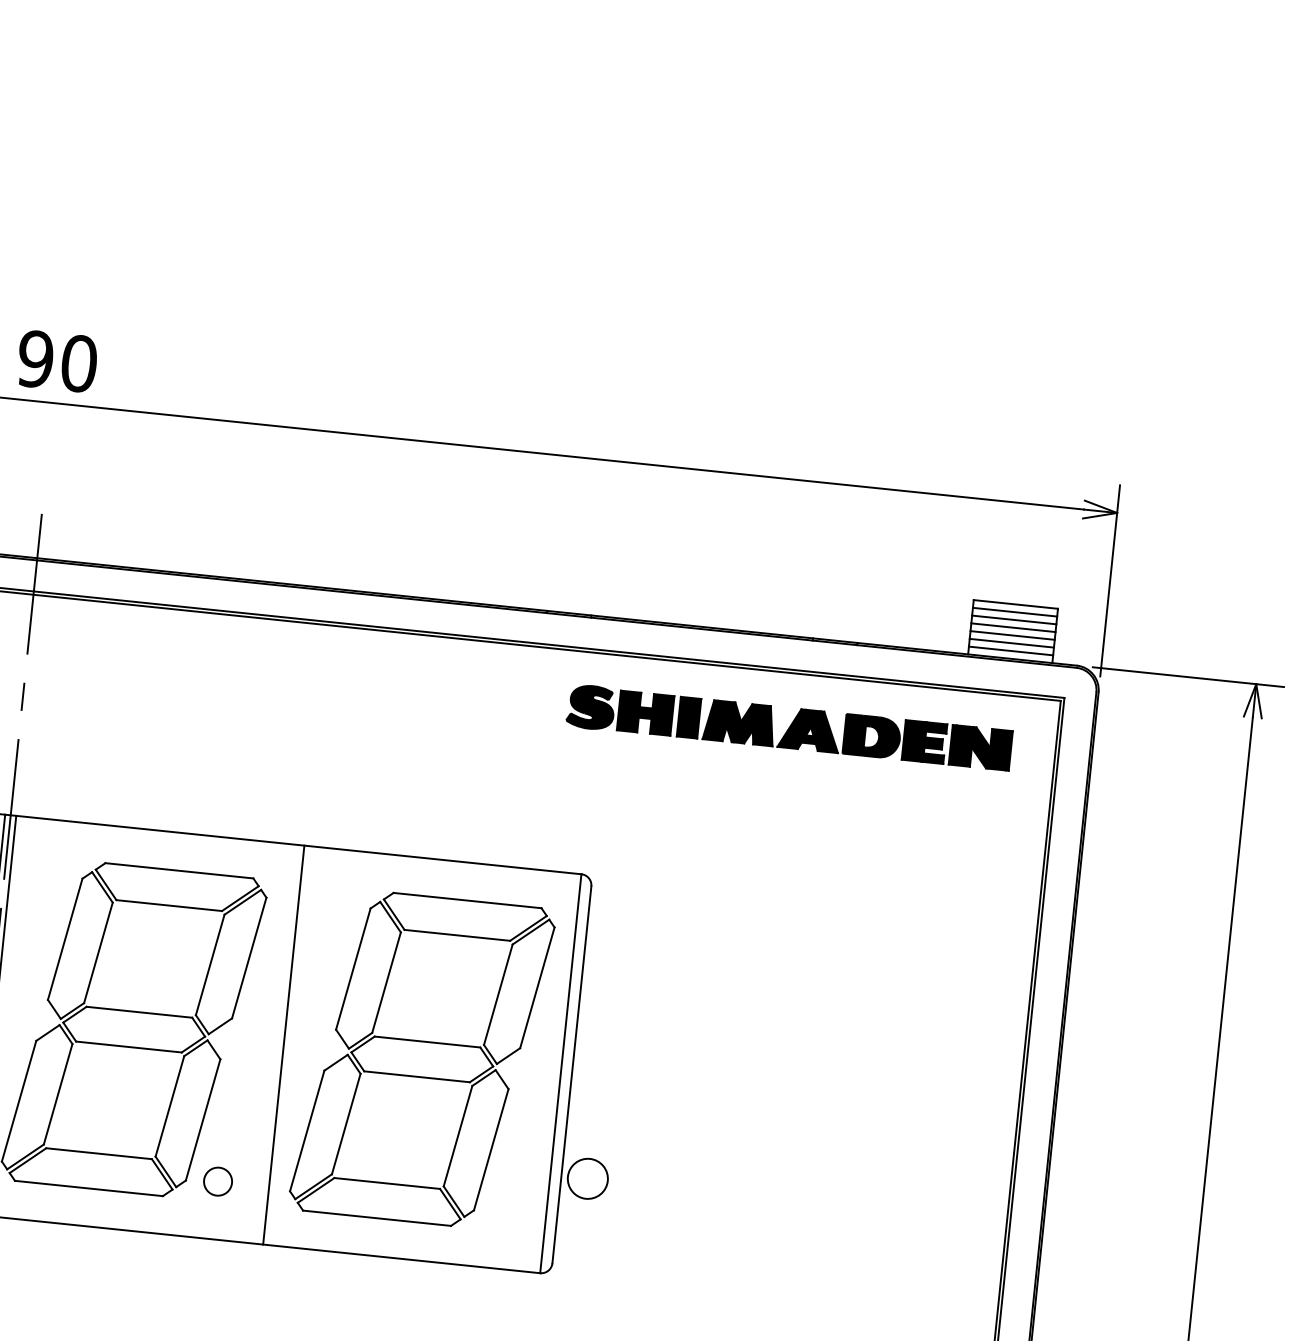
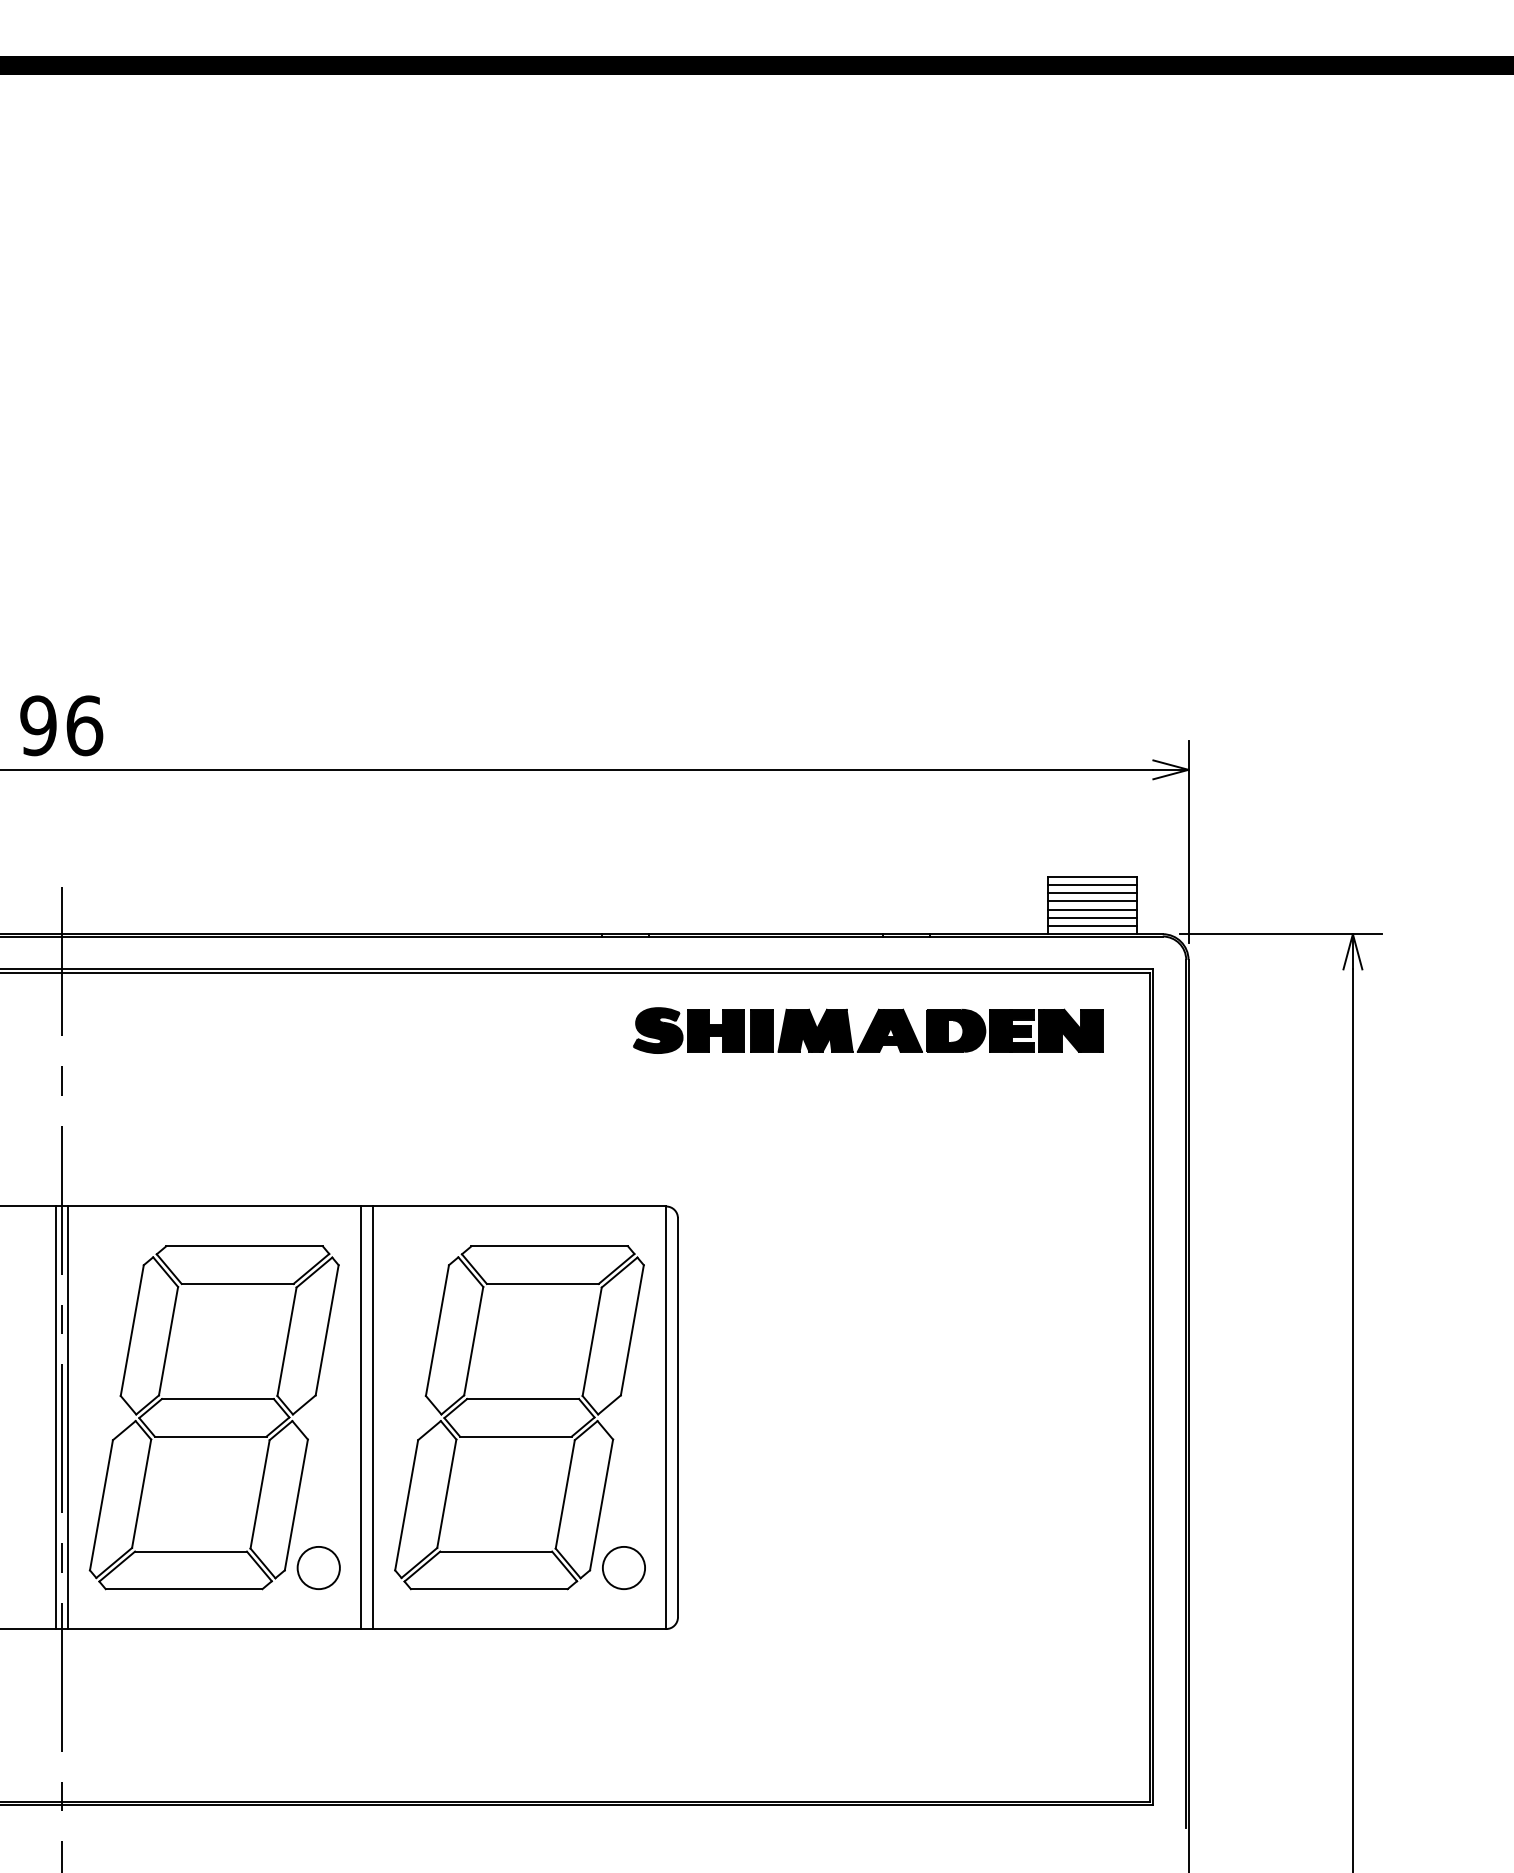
text: (79, 363) -> (84, 725), 90 -> 96
line: (273, 1043) -> (361, 1417), added
circle: (587, 1178) -> (623, 1567), moved
circle: (217, 1181) -> (318, 1567), size x1.43

